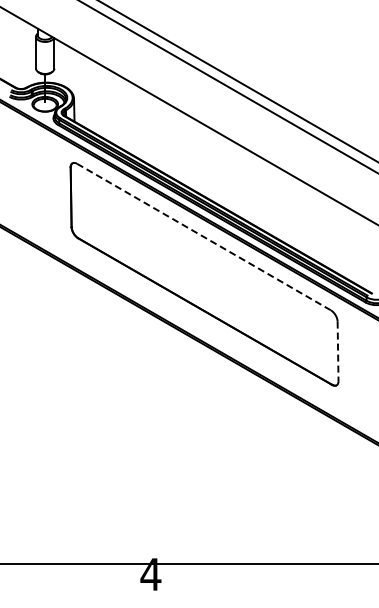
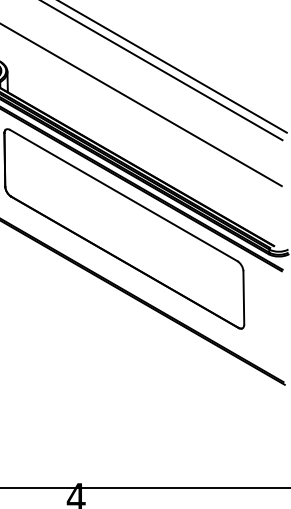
line: (204, 237) -> (124, 195), dashed -> solid
line: (338, 351) -> (244, 298), dashed -> solid

